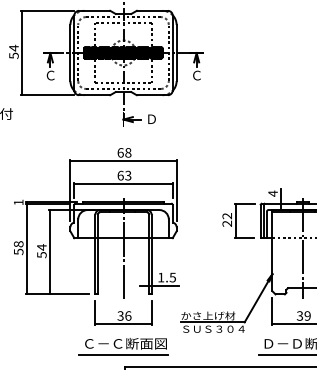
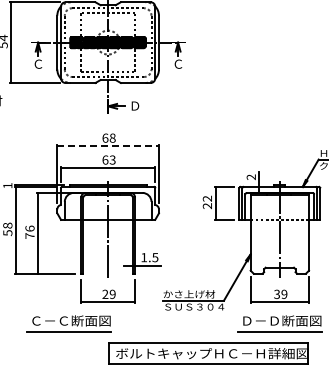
line: (123, 161) -> (108, 146), solid -> dashed
text: (272, 193) -> (250, 177), 4 -> 2
text: (41, 251) -> (29, 232), 54 -> 76
text: (123, 316) -> (108, 294), 36 -> 29
part: (122, 346) -> (68, 323), moved

